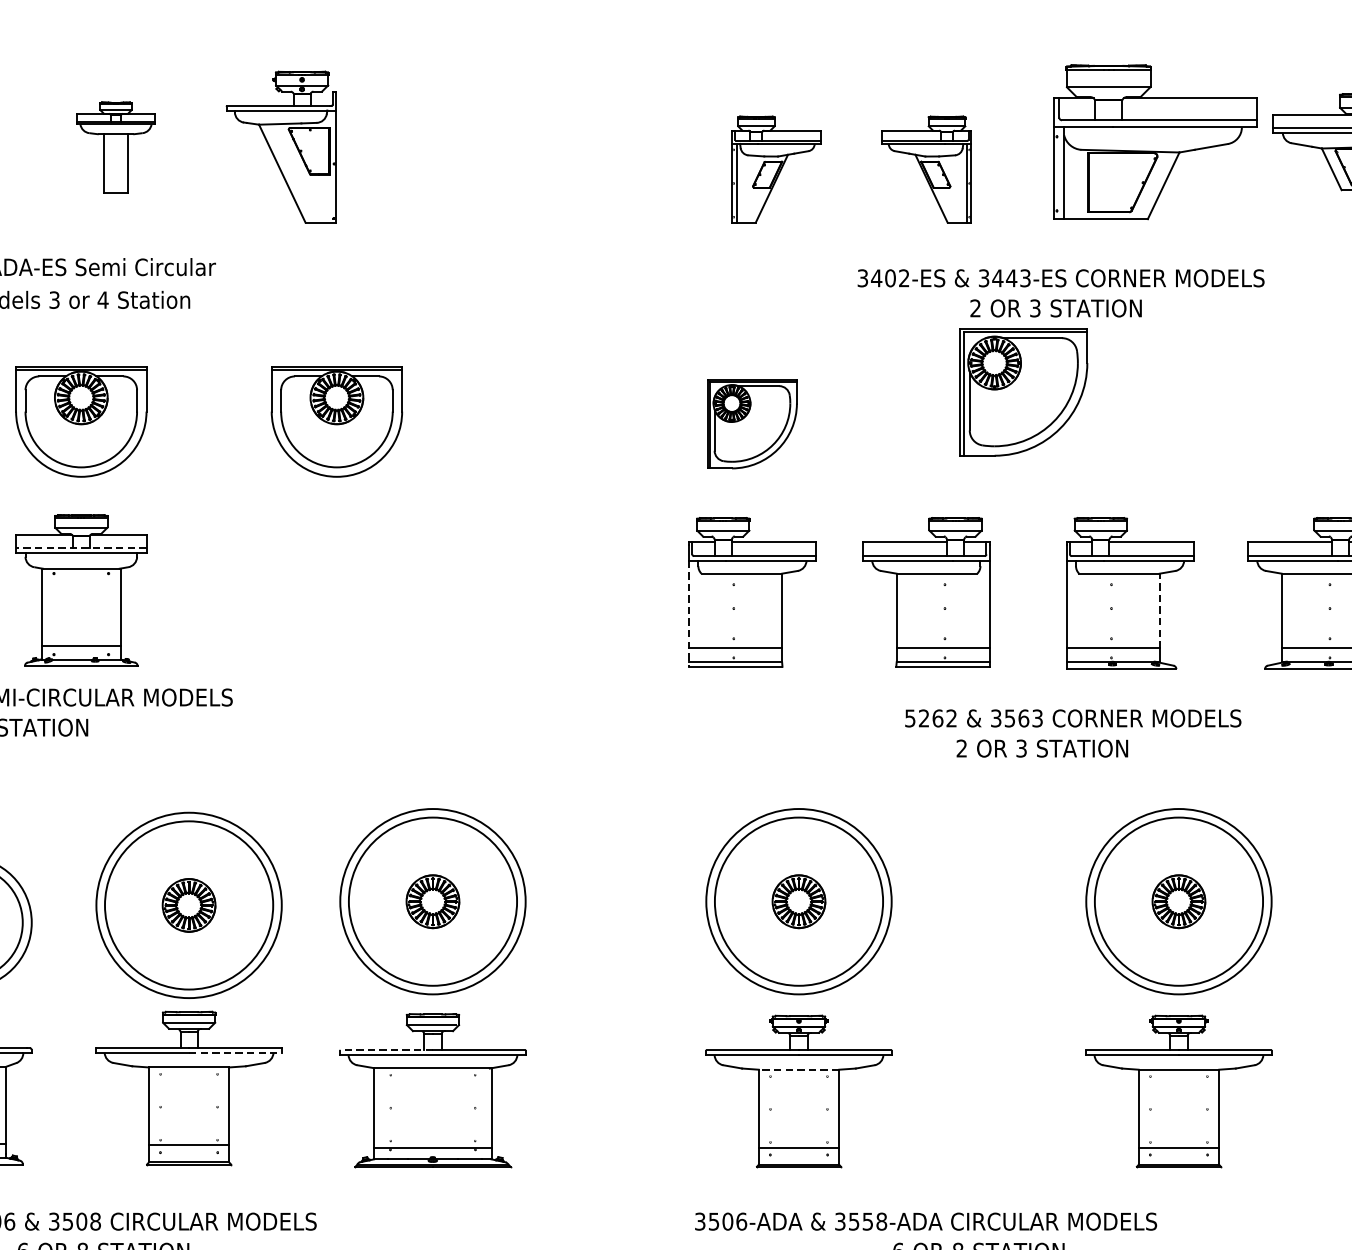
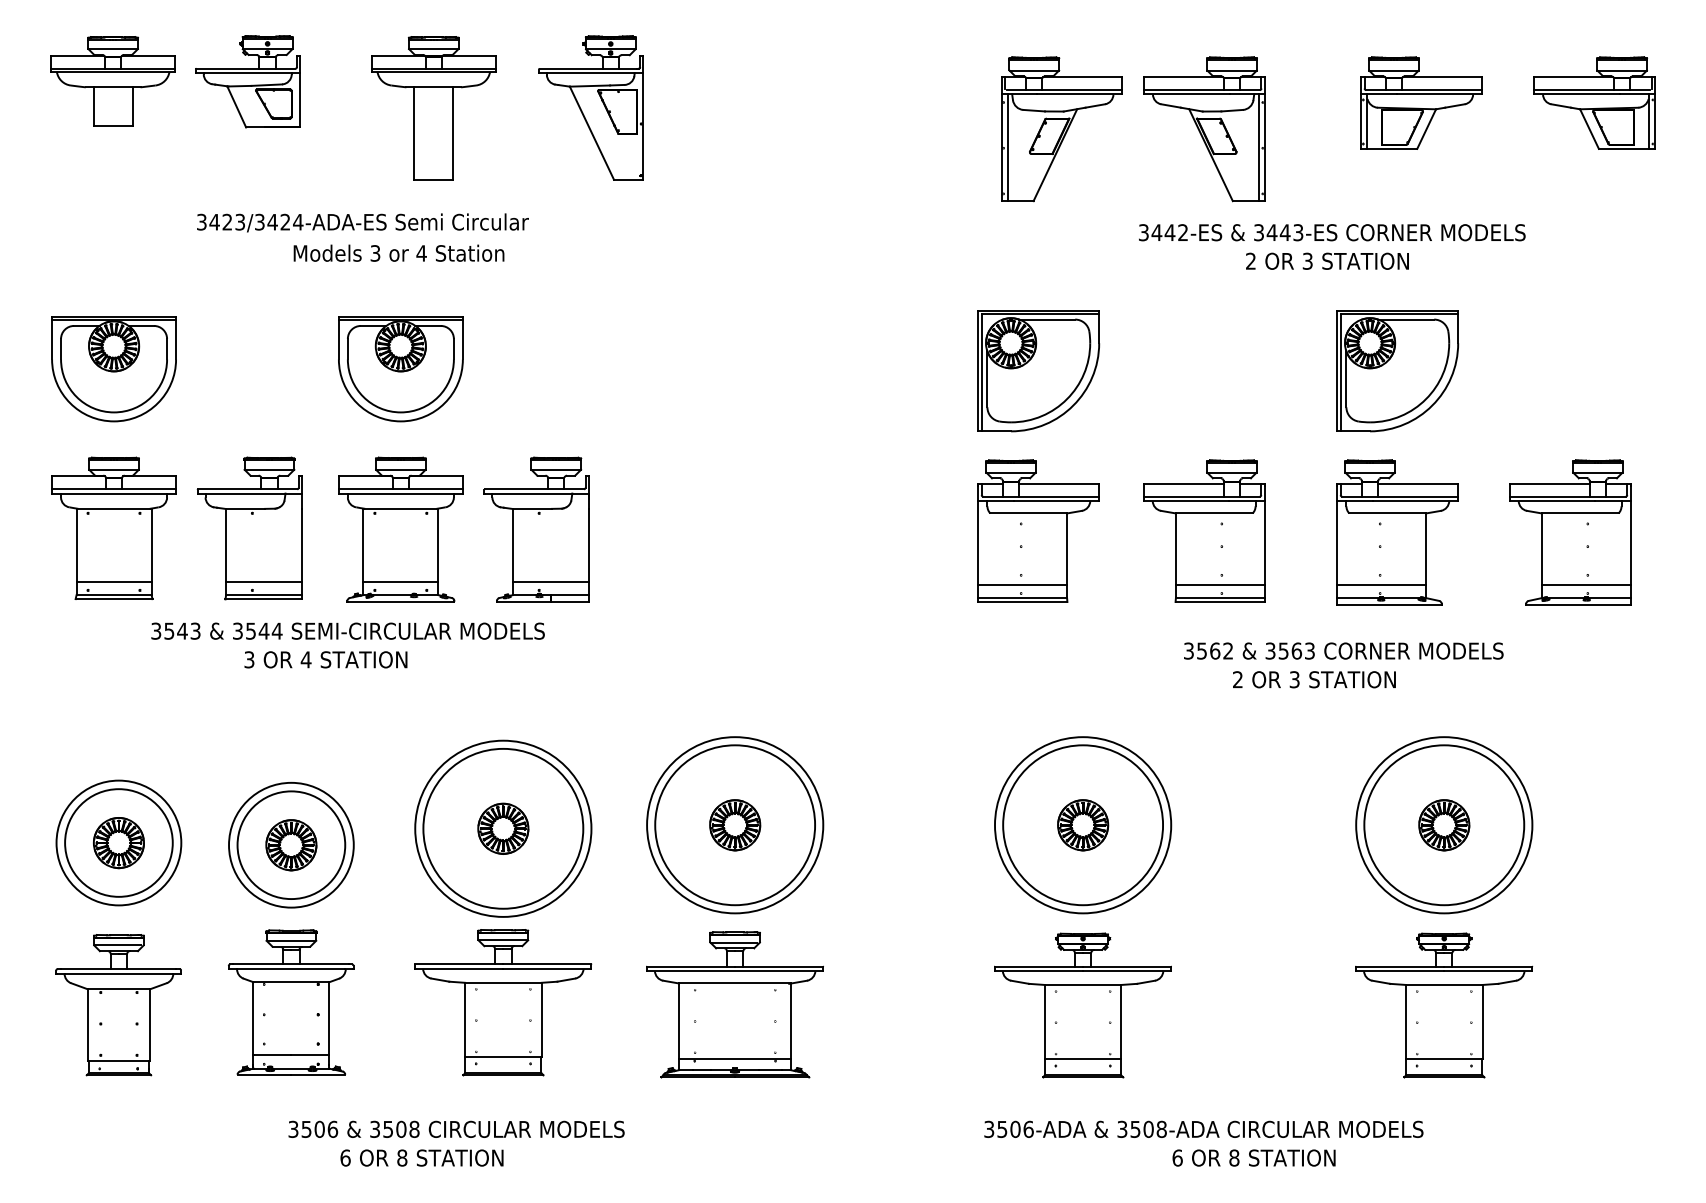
part: (1154, 141) -> (1421, 102), size x0.62
part: (115, 147) -> (433, 108), size x1.67
part: (776, 169) -> (1061, 129), size x1.43
part: (926, 169) -> (1204, 129), size x1.43
text: (889, 278) -> (1169, 232), 3402-ES -> 3442-ES
part: (1023, 392) -> (1397, 371), moved
part: (336, 422) -> (643, 369), removed
part: (752, 424) -> (1038, 371), size x1.43
line: (80, 548) -> (400, 489), dashed -> solid
part: (223, 590) -> (536, 529), added
line: (1160, 611) -> (1426, 549), dashed -> solid
line: (688, 614) -> (978, 552), dashed -> solid
text: (917, 717) -> (1195, 650), 5262 -> 3562
line: (387, 1050) -> (691, 966), dashed -> solid
line: (235, 1052) -> (547, 968), dashed -> solid
line: (798, 1069) -> (1082, 984), dashed -> solid
text: (867, 1220) -> (1148, 1128), 3558-ADA -> 3508-ADA

